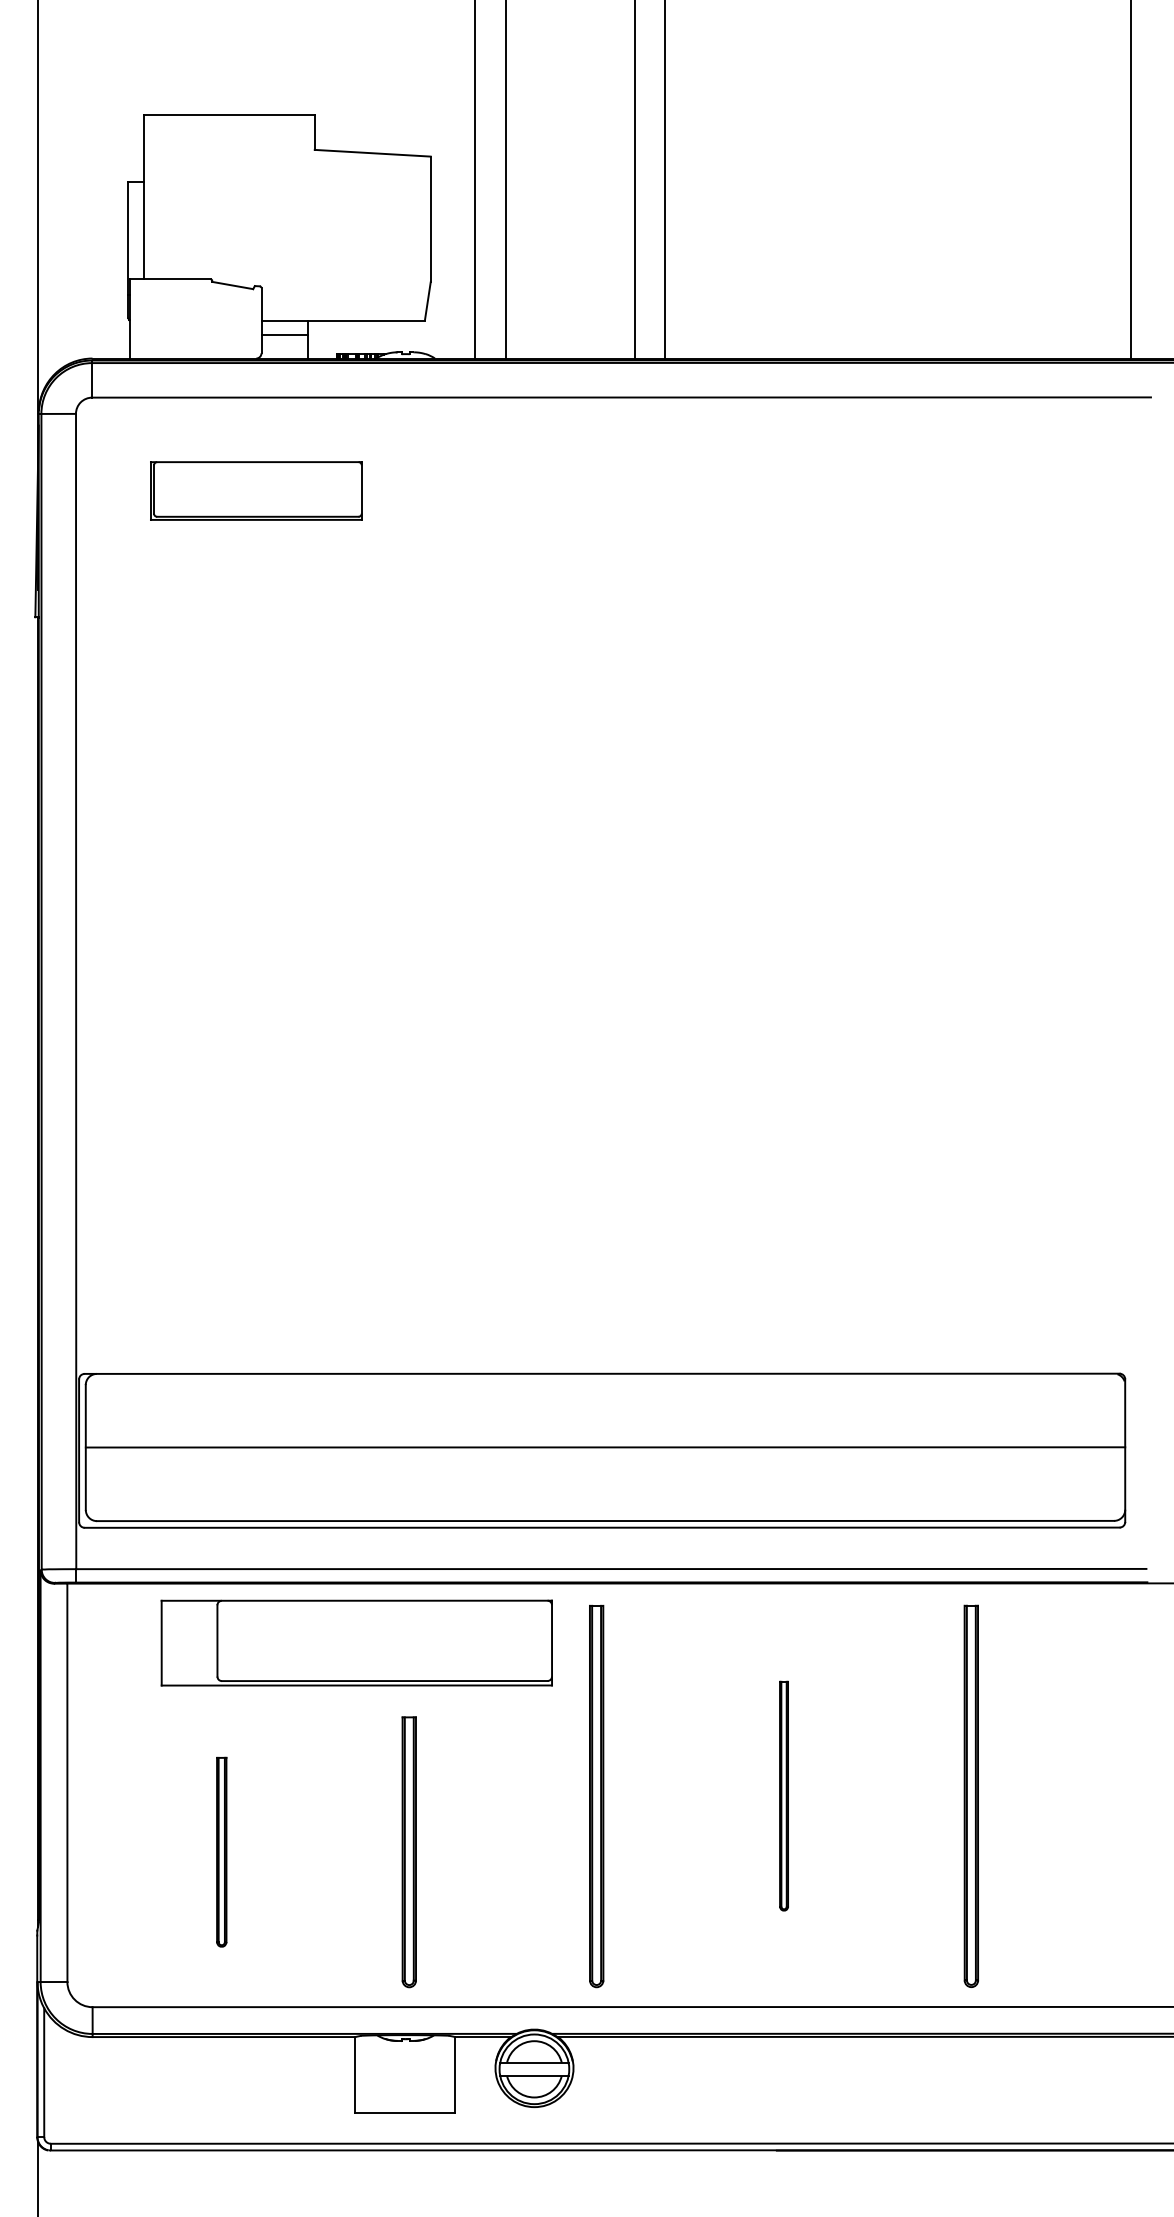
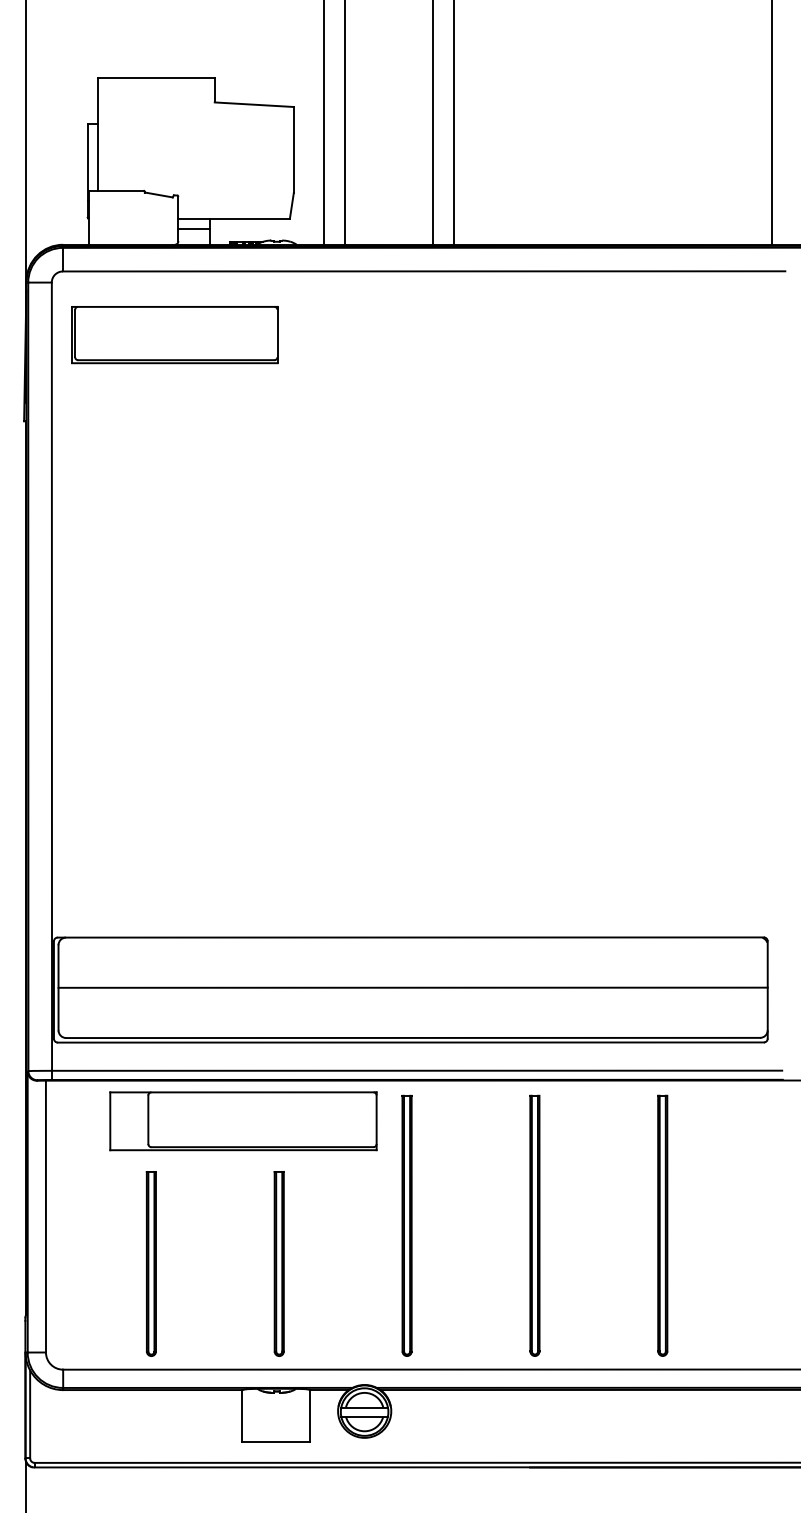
part: (255, 491) -> (174, 335), size x1.43
part: (783, 1795) -> (534, 1225), size x1.67
part: (220, 1851) -> (150, 1263), size x1.43

